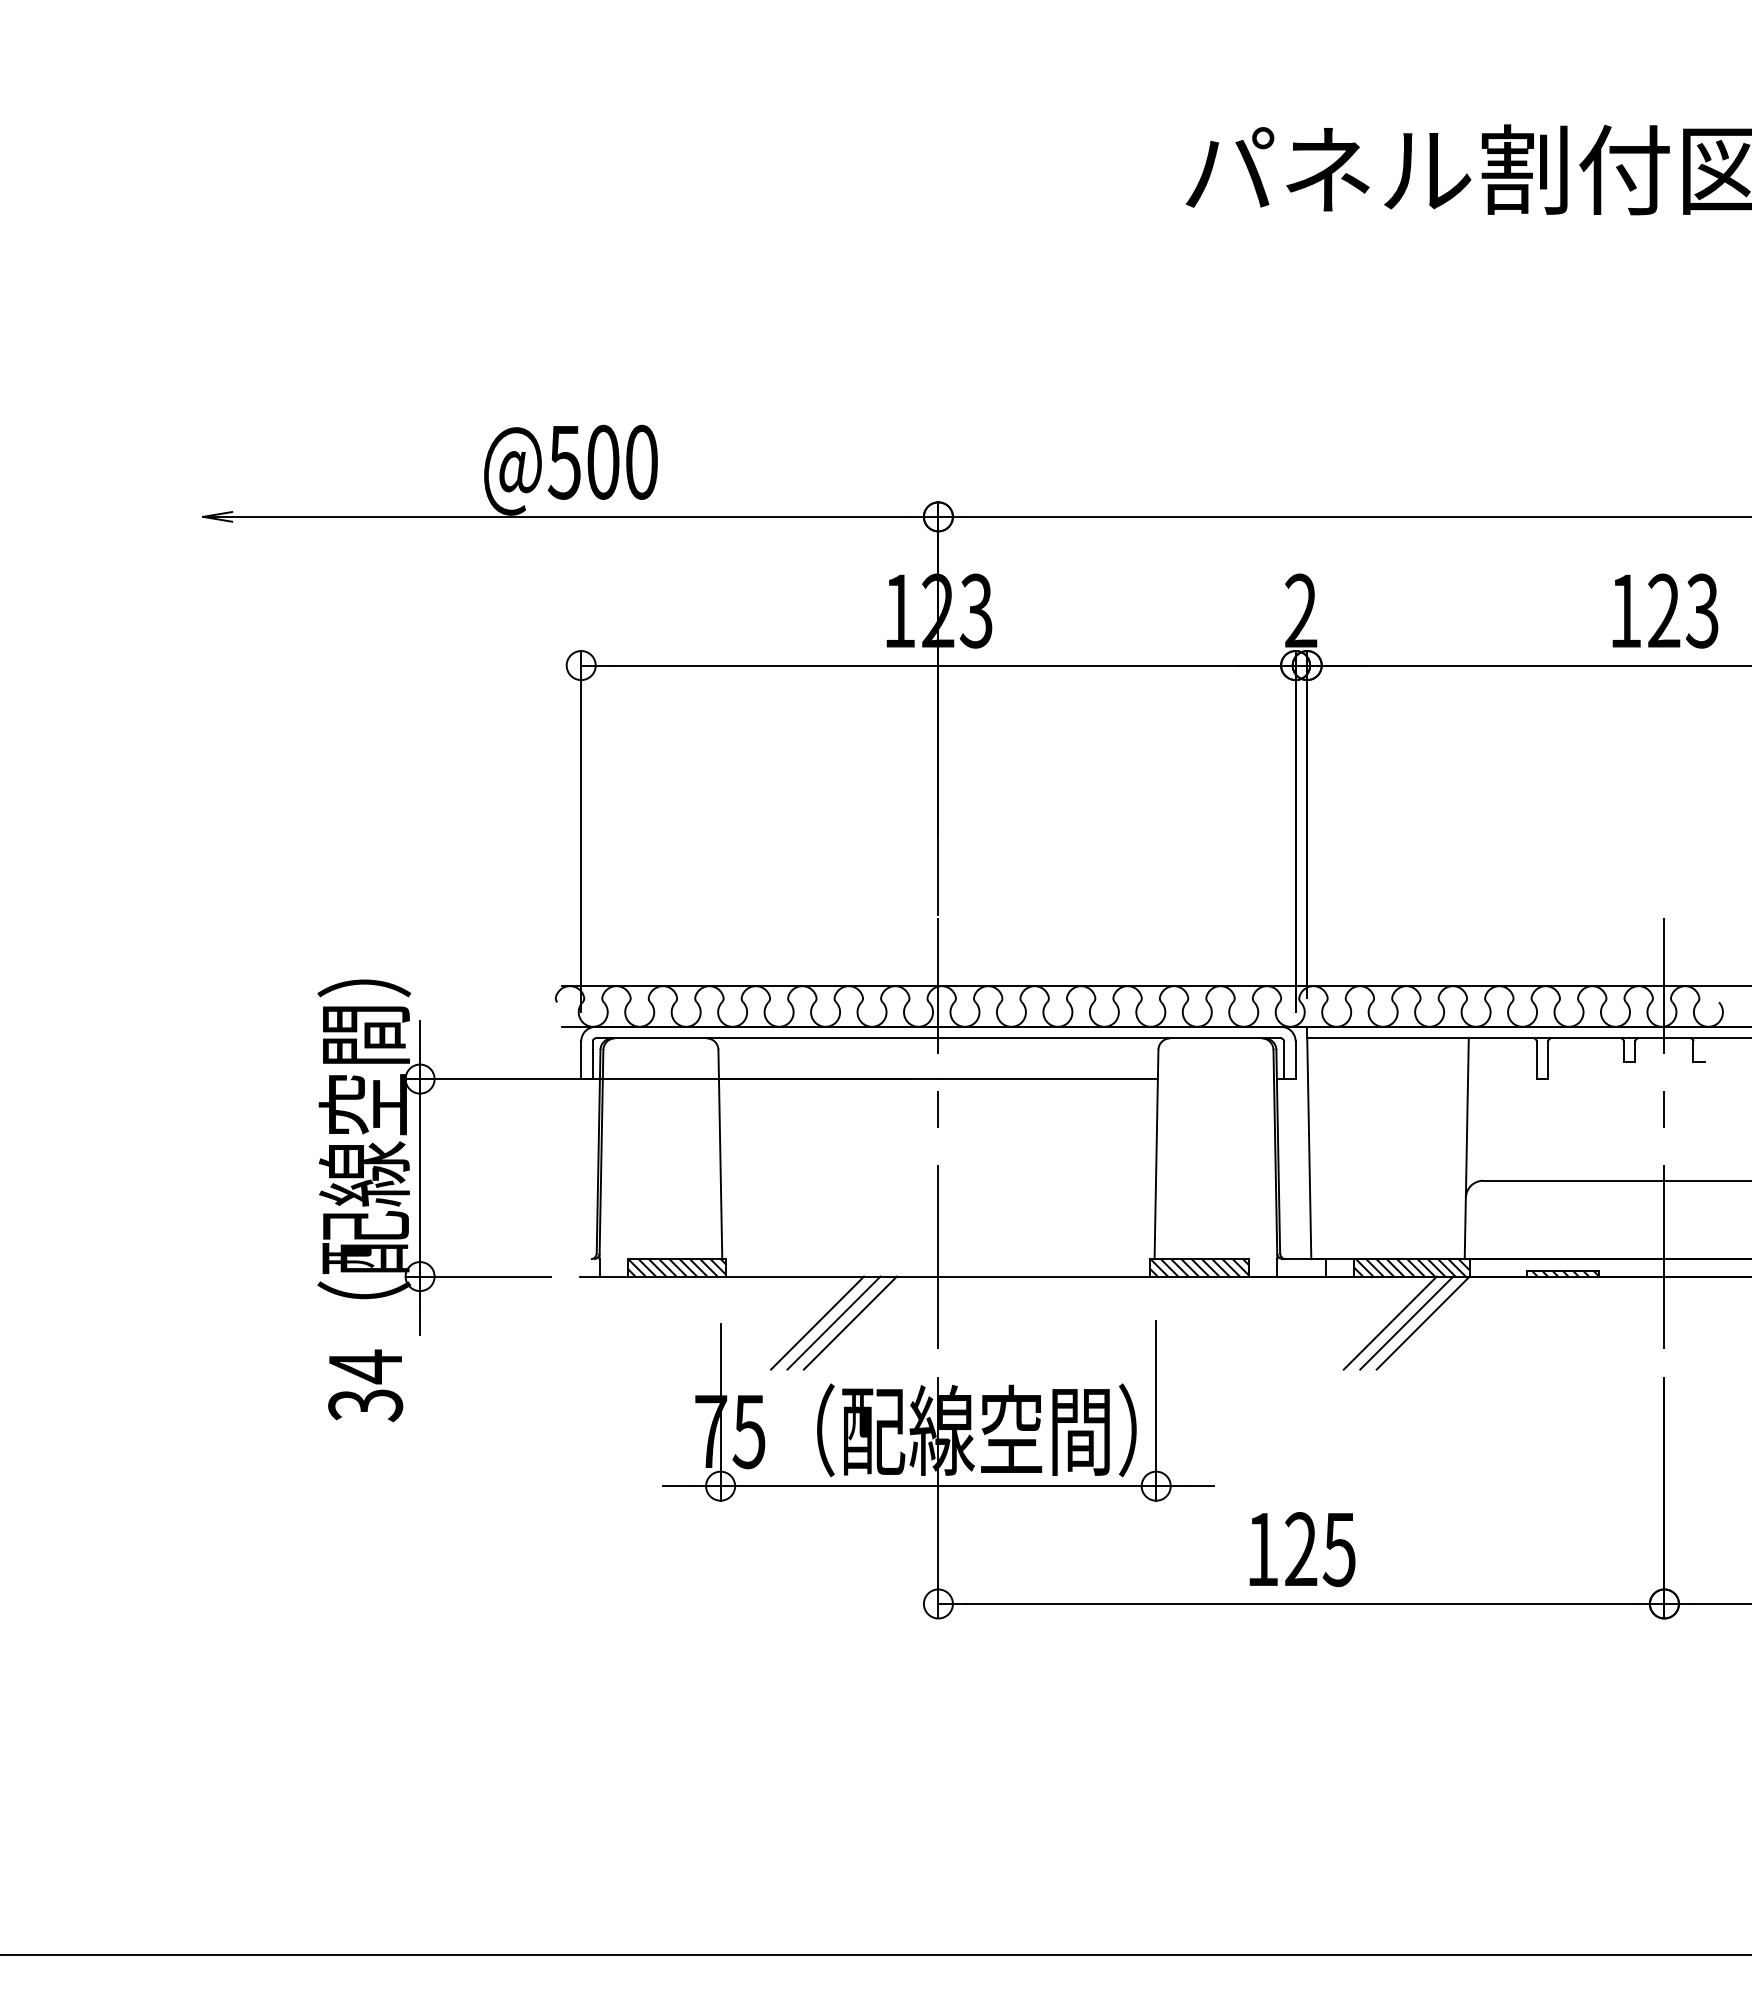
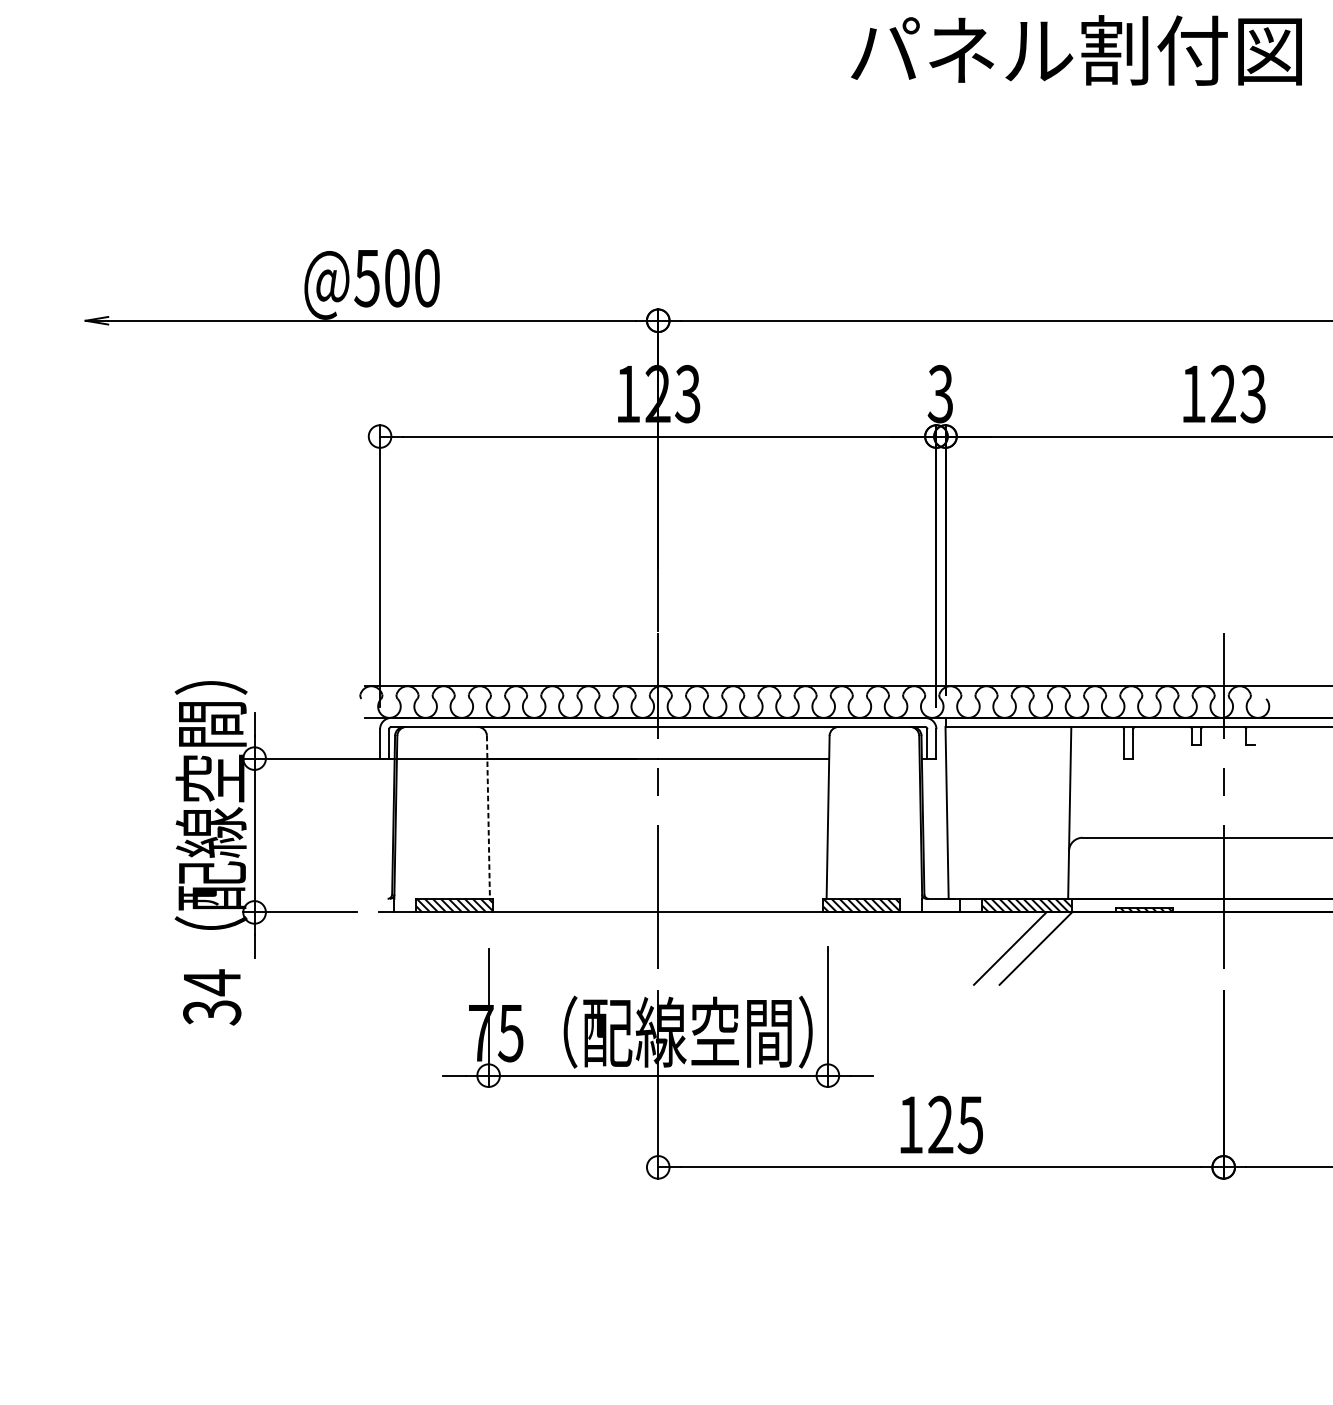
text: (1300, 611) -> (940, 394), 2 -> 3
line: (720, 1154) -> (488, 817), solid -> dashed
line: (817, 1322) -> (564, 948), removed
line: (833, 1322) -> (576, 948), removed
line: (849, 1322) -> (589, 948), removed
line: (1406, 1322) -> (1022, 948), removed

